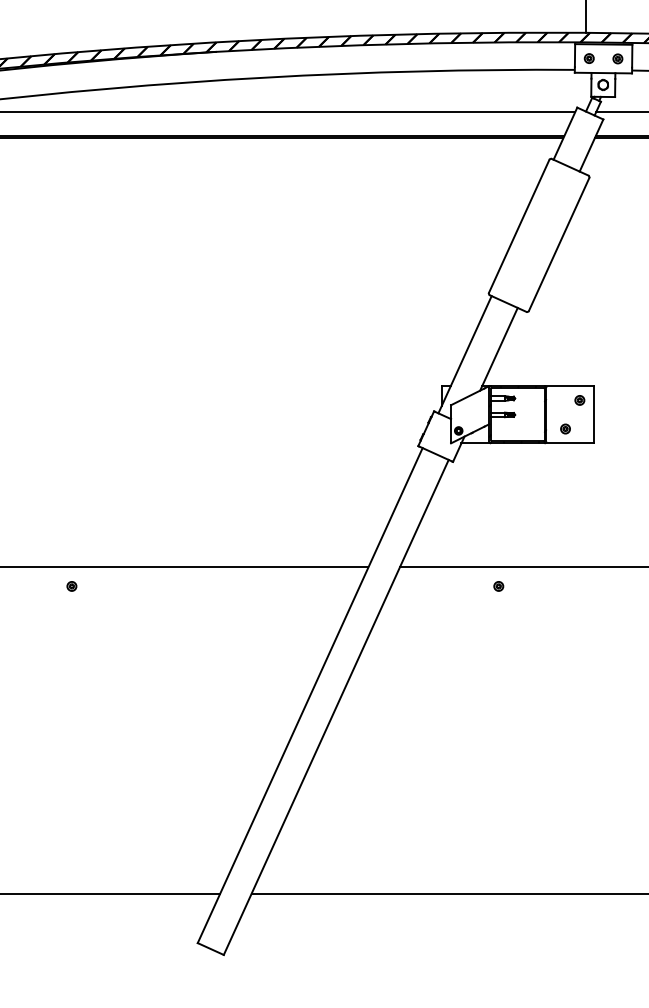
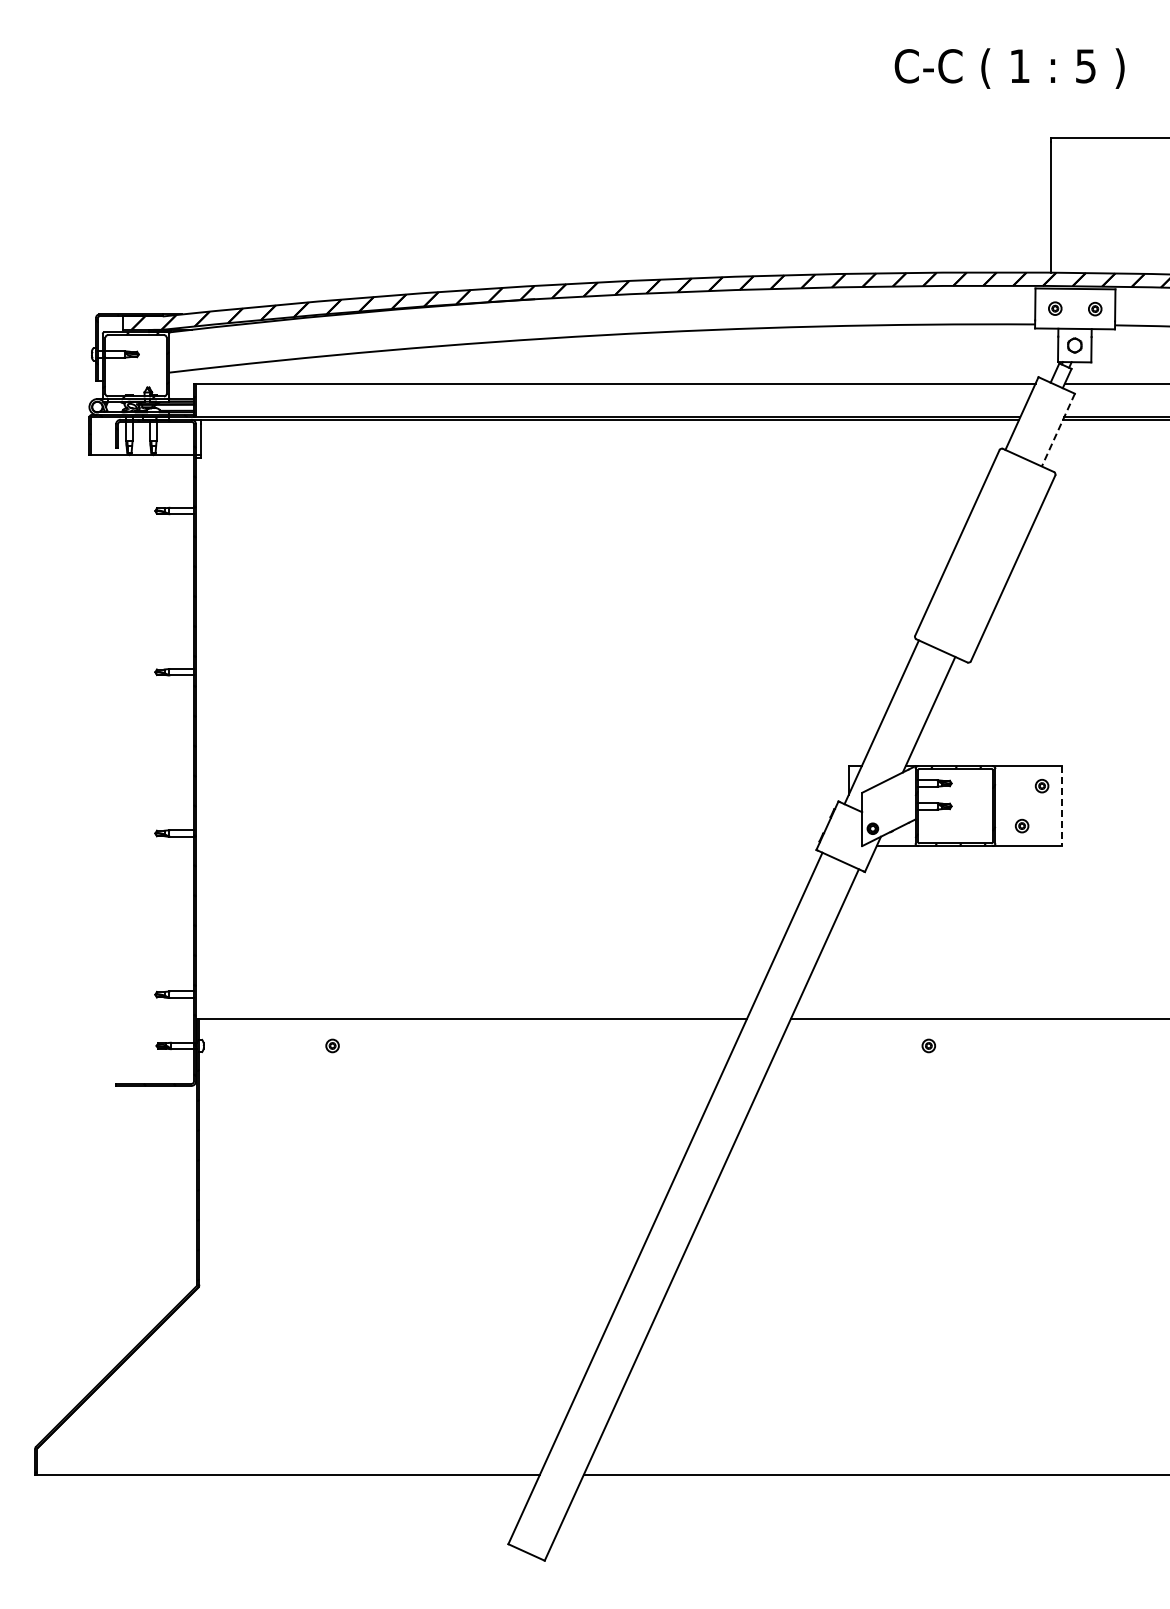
line: (591, 145) -> (1058, 430), solid -> dashed
line: (594, 414) -> (1062, 806), solid -> dashed

